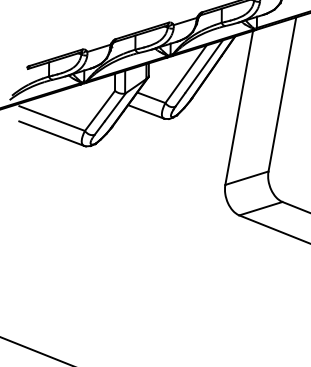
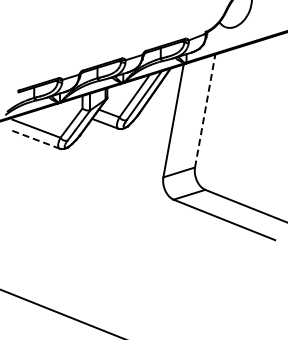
line: (282, 93) -> (205, 110), solid -> dashed
line: (52, 133) -> (36, 139), solid -> dashed

